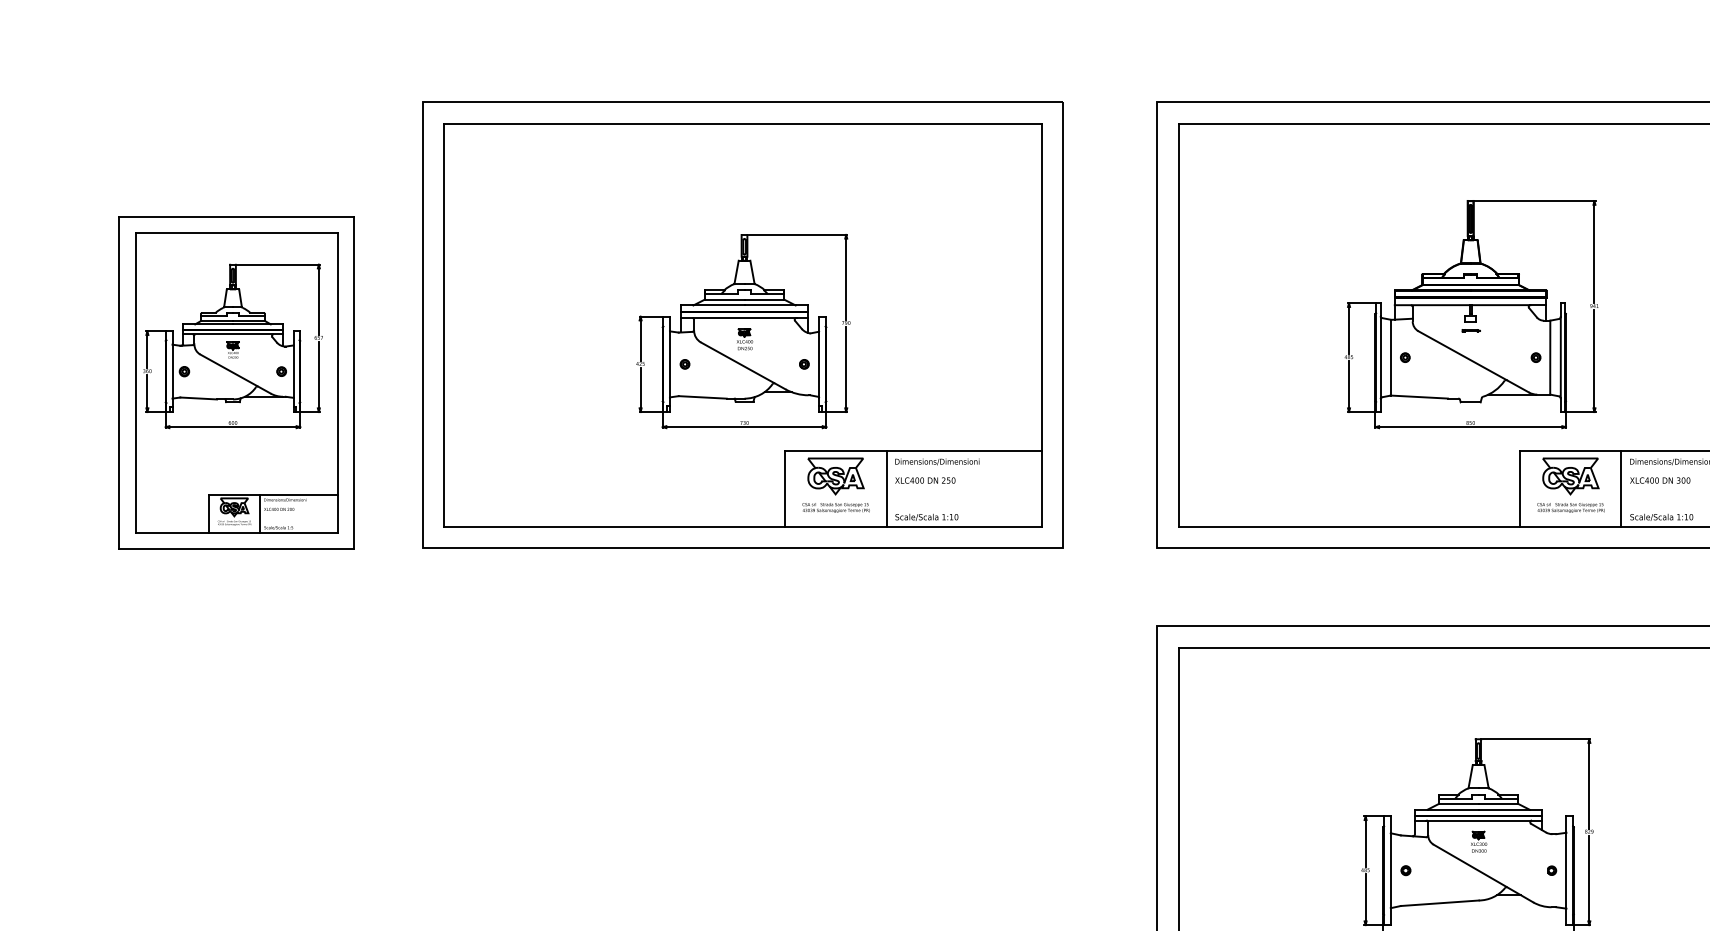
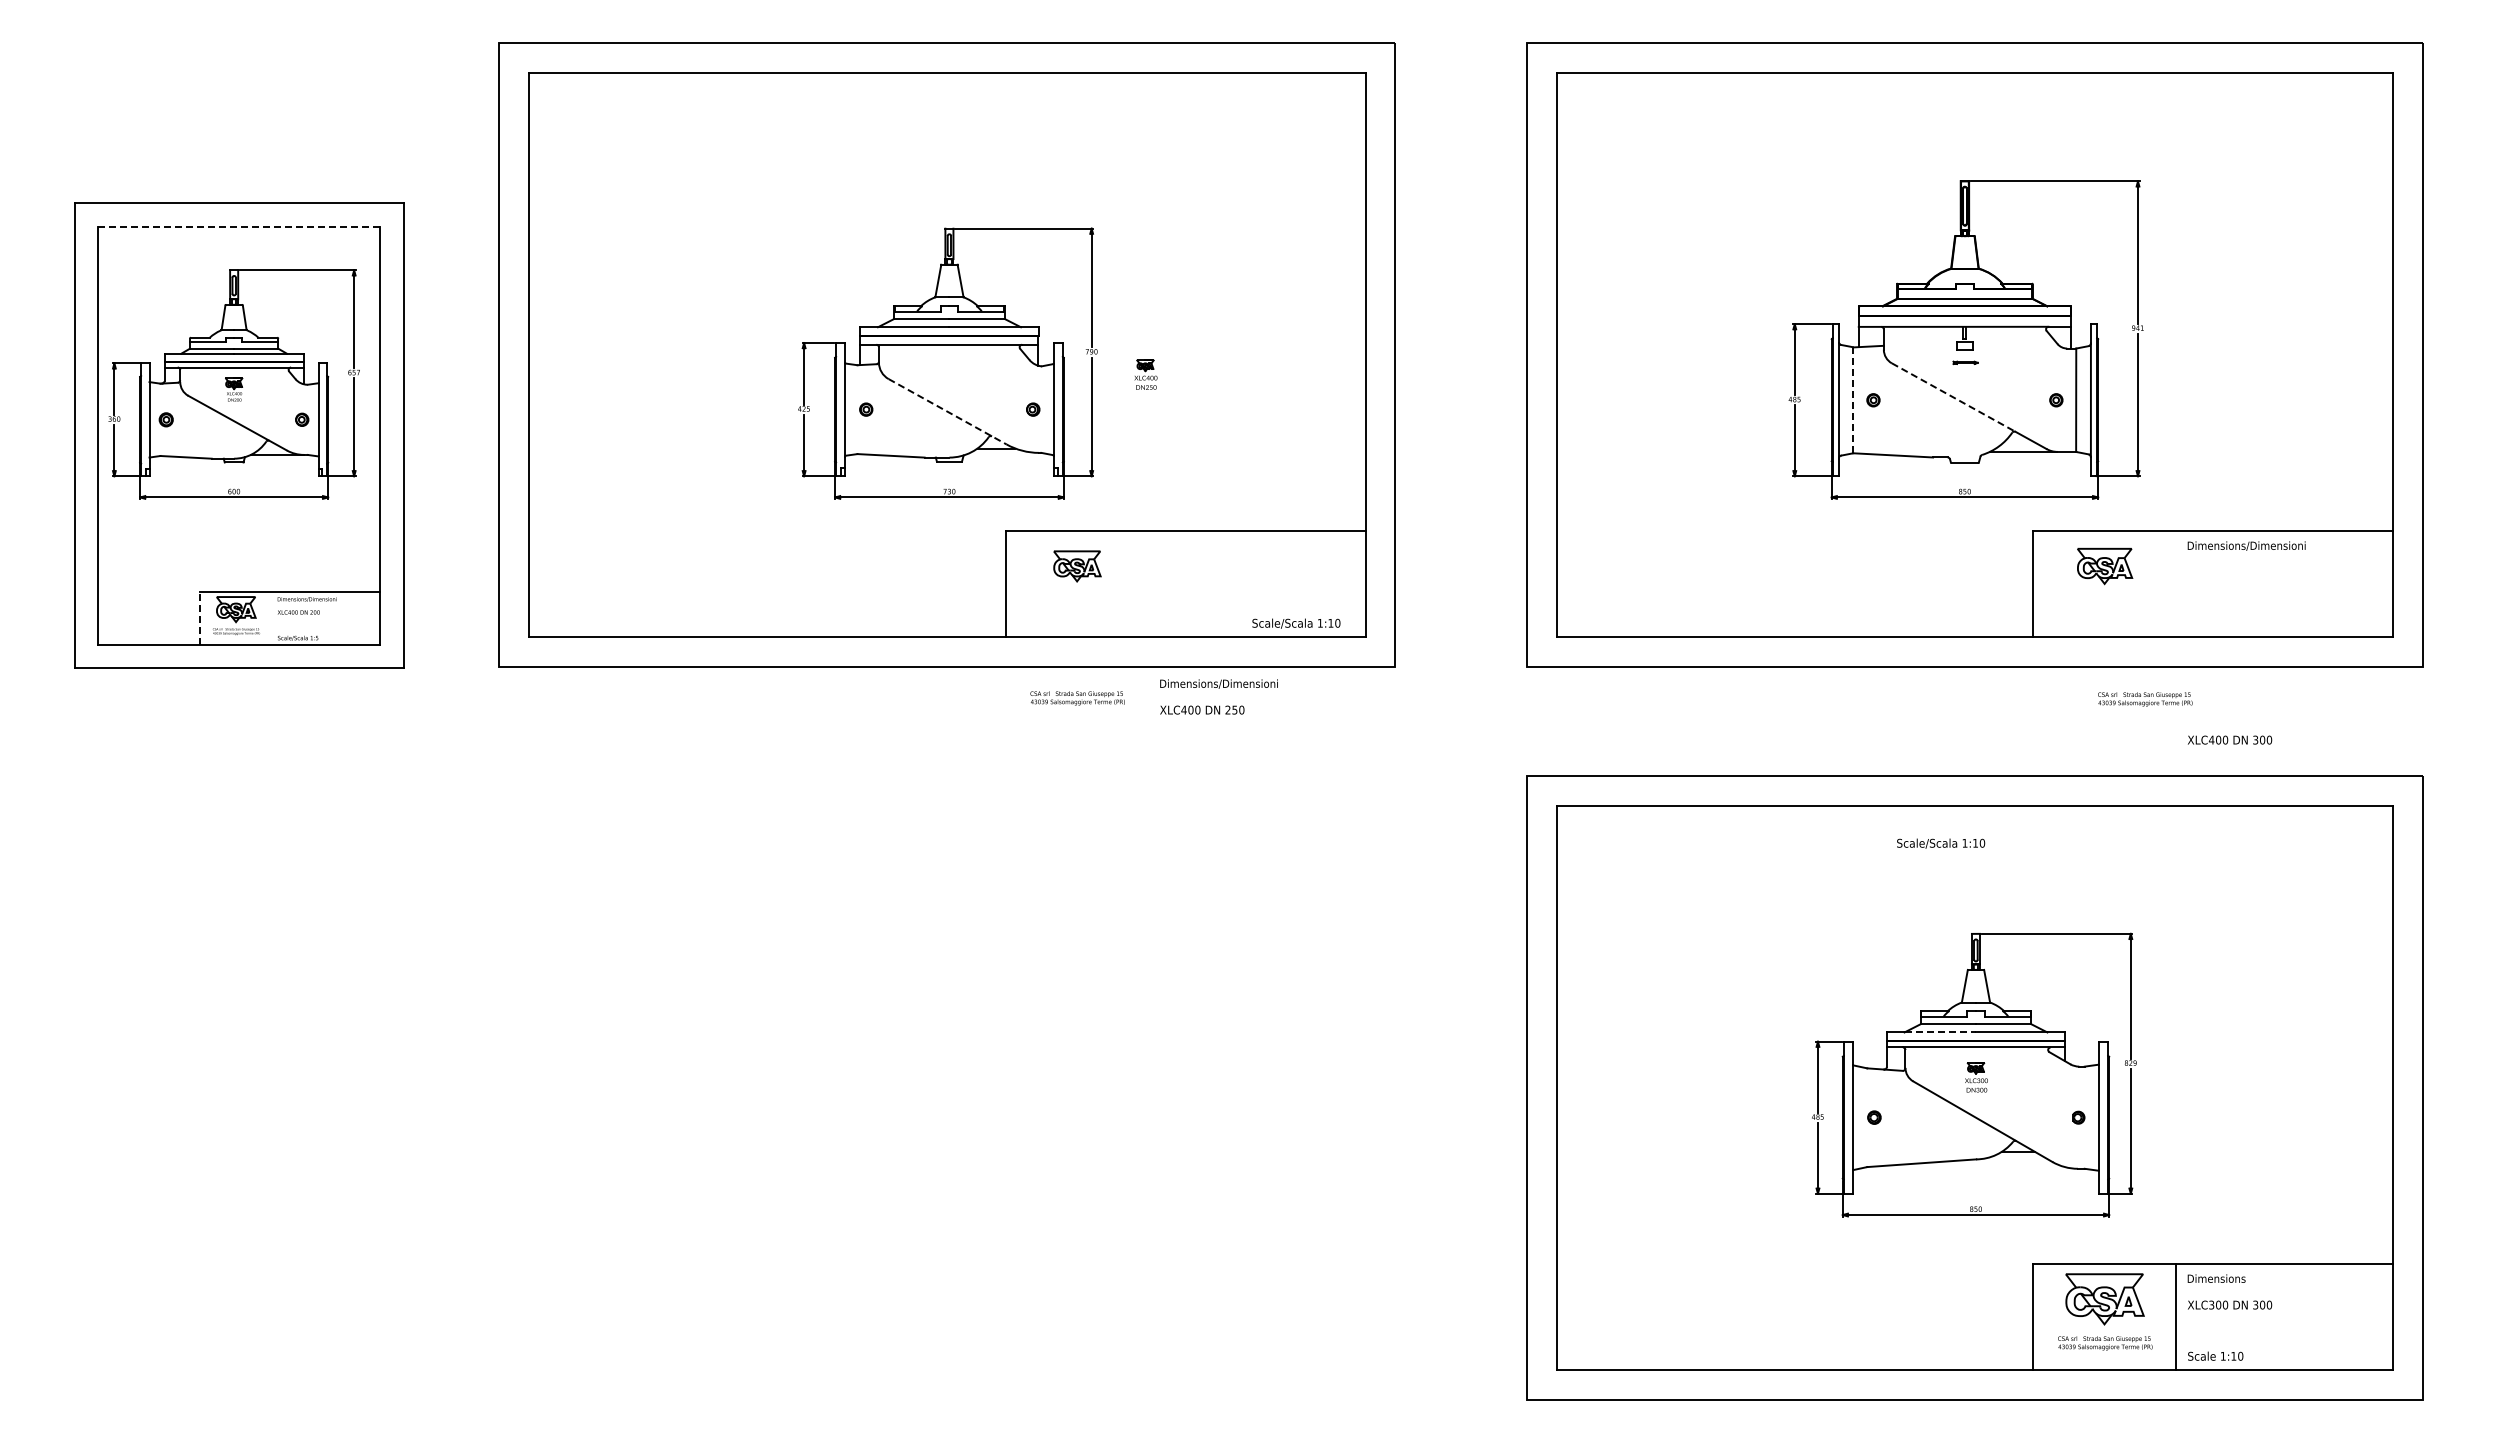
line: (236, 233) -> (239, 226), solid -> dashed
part: (744, 339) -> (1145, 374), moved
line: (1462, 355) -> (1953, 397), solid -> dashed
line: (1391, 357) -> (1853, 400), solid -> dashed
line: (743, 365) -> (947, 411), solid -> dashed
text: (936, 461) -> (1218, 683), moved
part: (836, 476) -> (1077, 566), size x0.6
part: (1570, 476) -> (2104, 566), size x0.7
text: (925, 480) -> (1202, 709), moved
text: (1660, 480) -> (2230, 739), moved
line: (886, 489) -> (1148, 584), removed
line: (1621, 489) -> (2175, 584), removed
text: (836, 508) -> (1077, 698), moved
text: (1571, 508) -> (2145, 699), moved
line: (208, 513) -> (200, 618), solid -> dashed
line: (259, 513) -> (271, 617), removed
text: (926, 517) -> (1296, 623), moved
text: (1662, 517) -> (1941, 843), moved
line: (1453, 809) -> (1940, 1032), solid -> dashed

